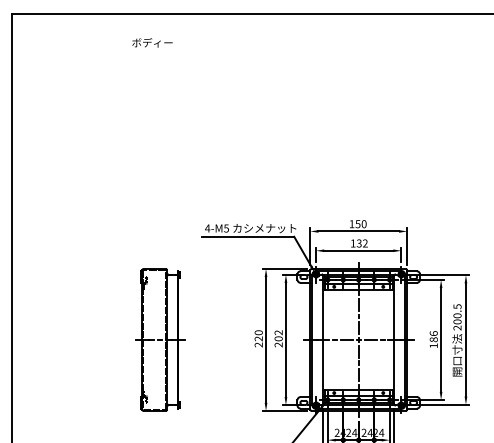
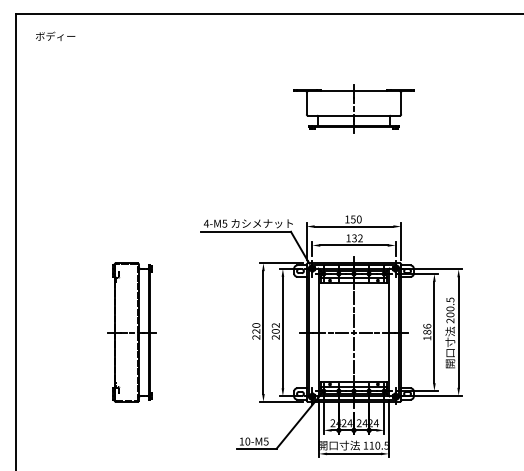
text: (152, 41) -> (55, 35), moved
part: (358, 110) -> (353, 108), added
part: (159, 339) -> (131, 332), moved

